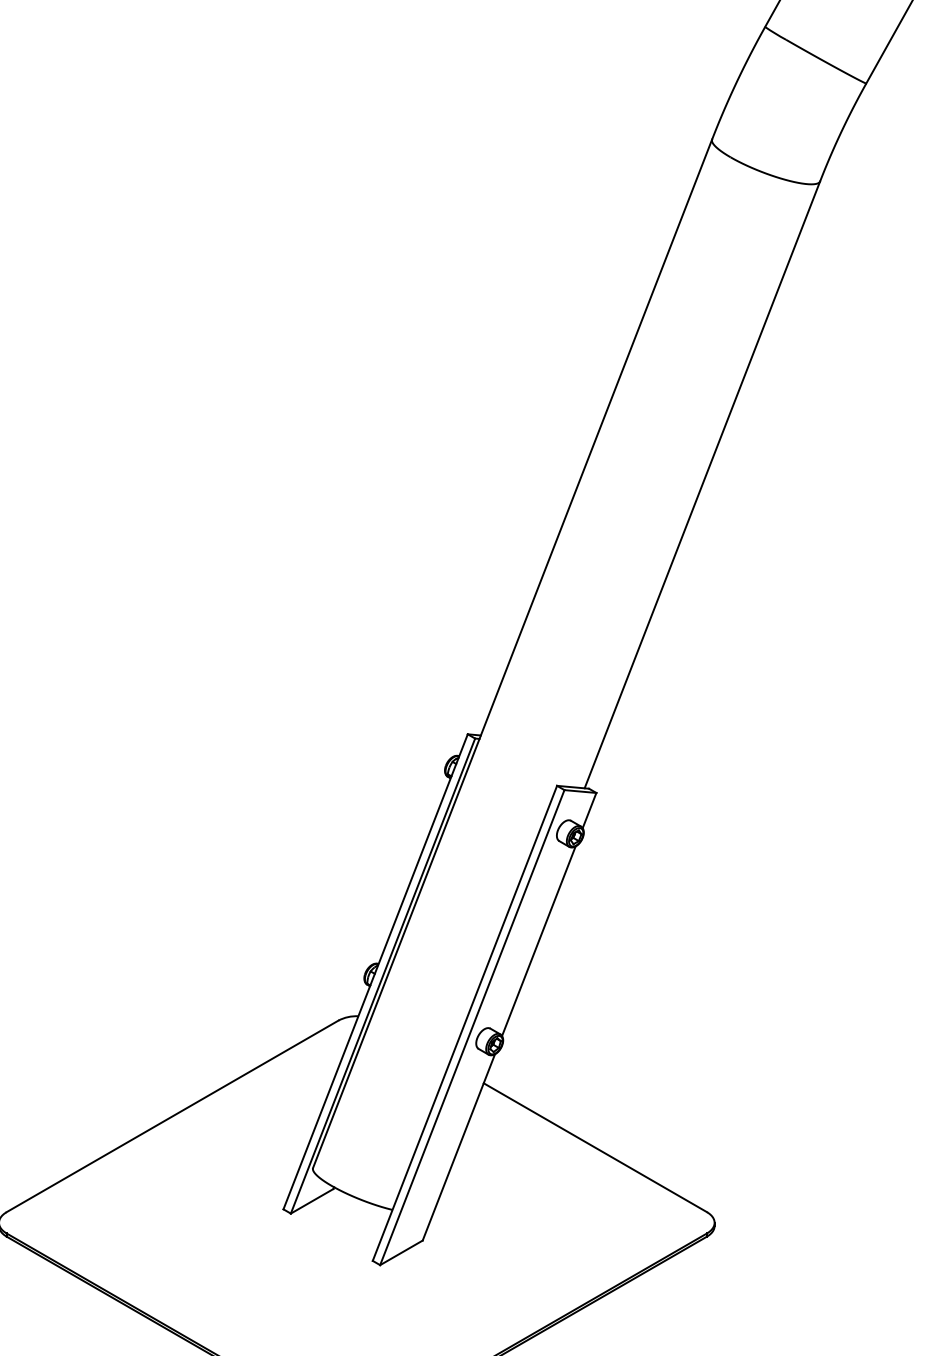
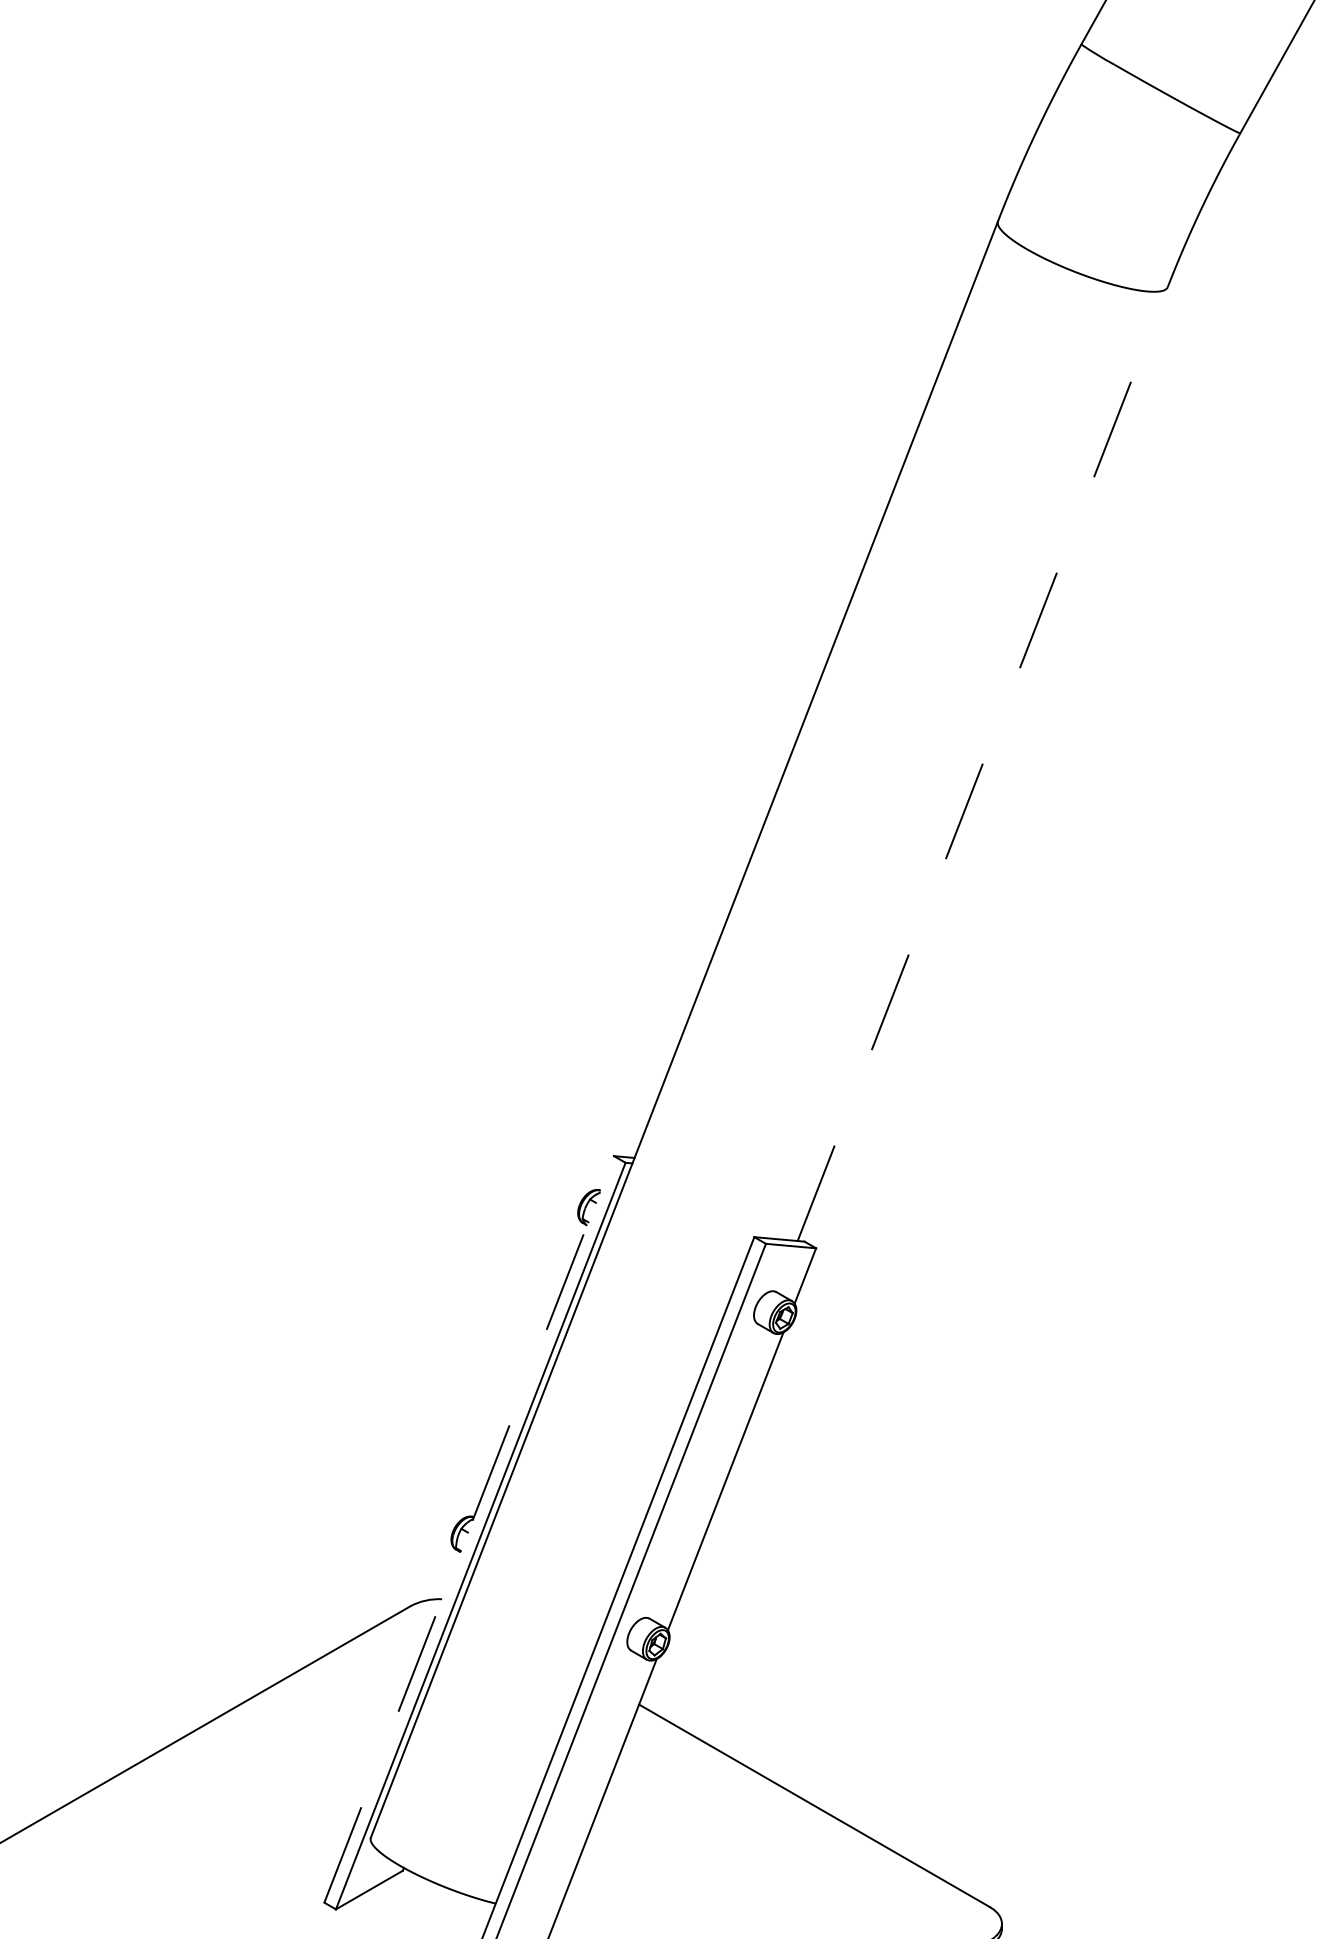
line: (702, 484) -> (982, 763), solid -> dashed
line: (375, 971) -> (468, 1528), solid -> dashed

